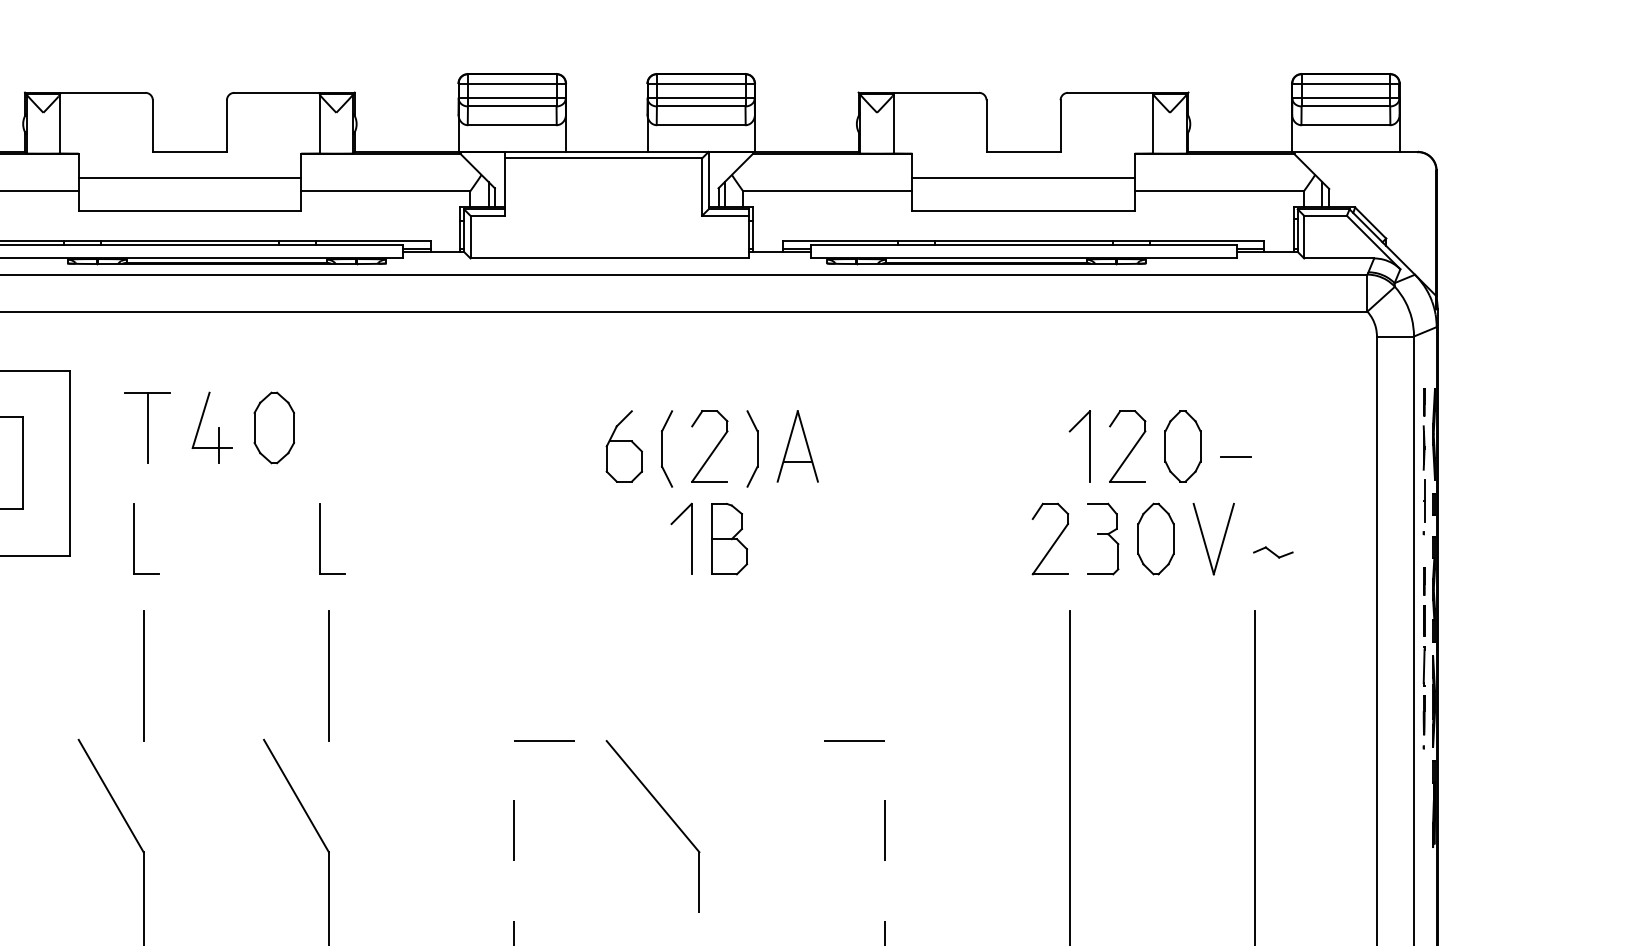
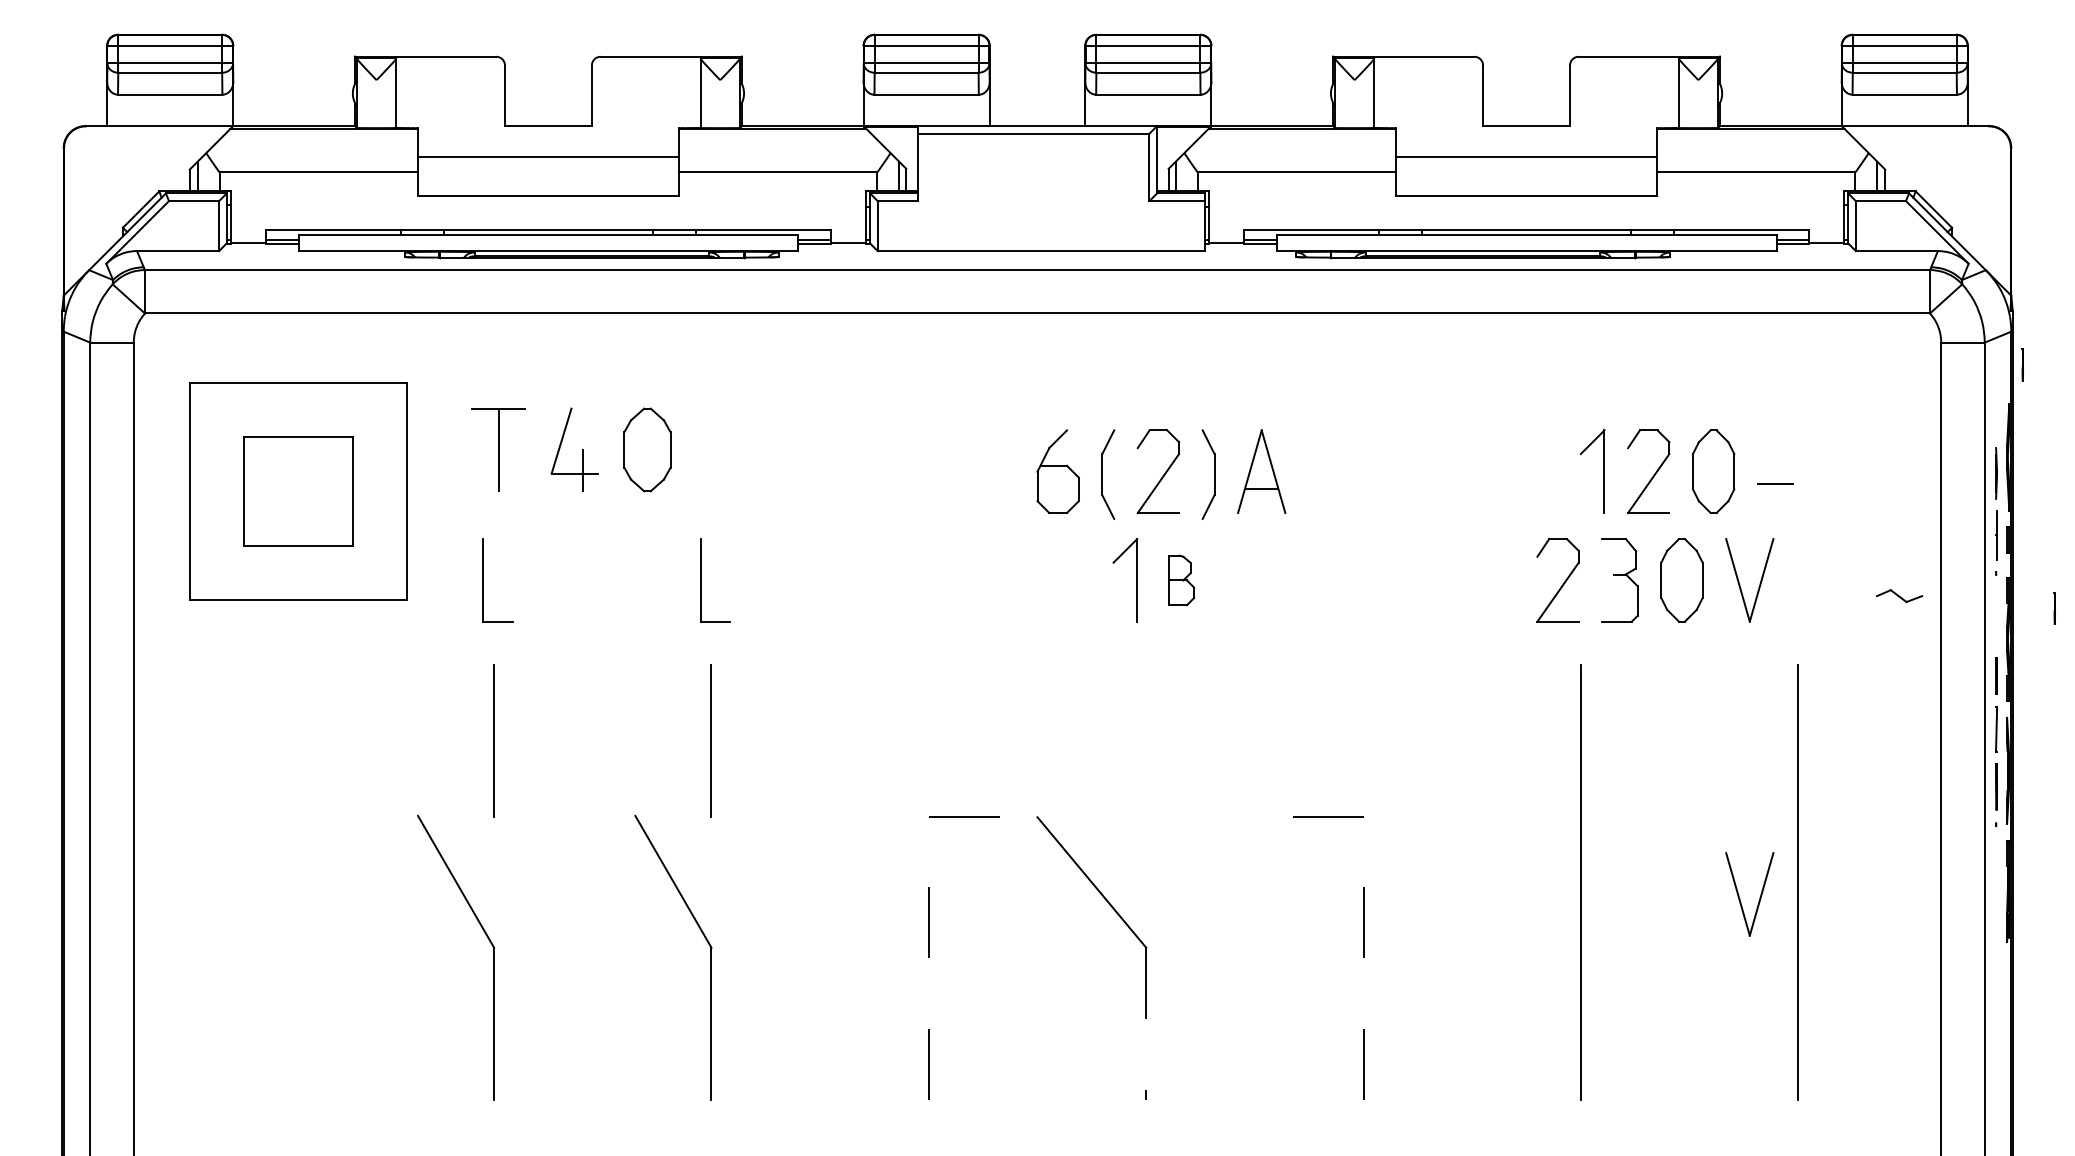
line: (1424, 401) -> (2022, 364), moved
part: (729, 539) -> (1181, 580), size x0.6
part: (1273, 552) -> (1899, 596), moved
line: (1424, 581) -> (2054, 608), moved
part: (1205, 810) -> (1740, 898), added

